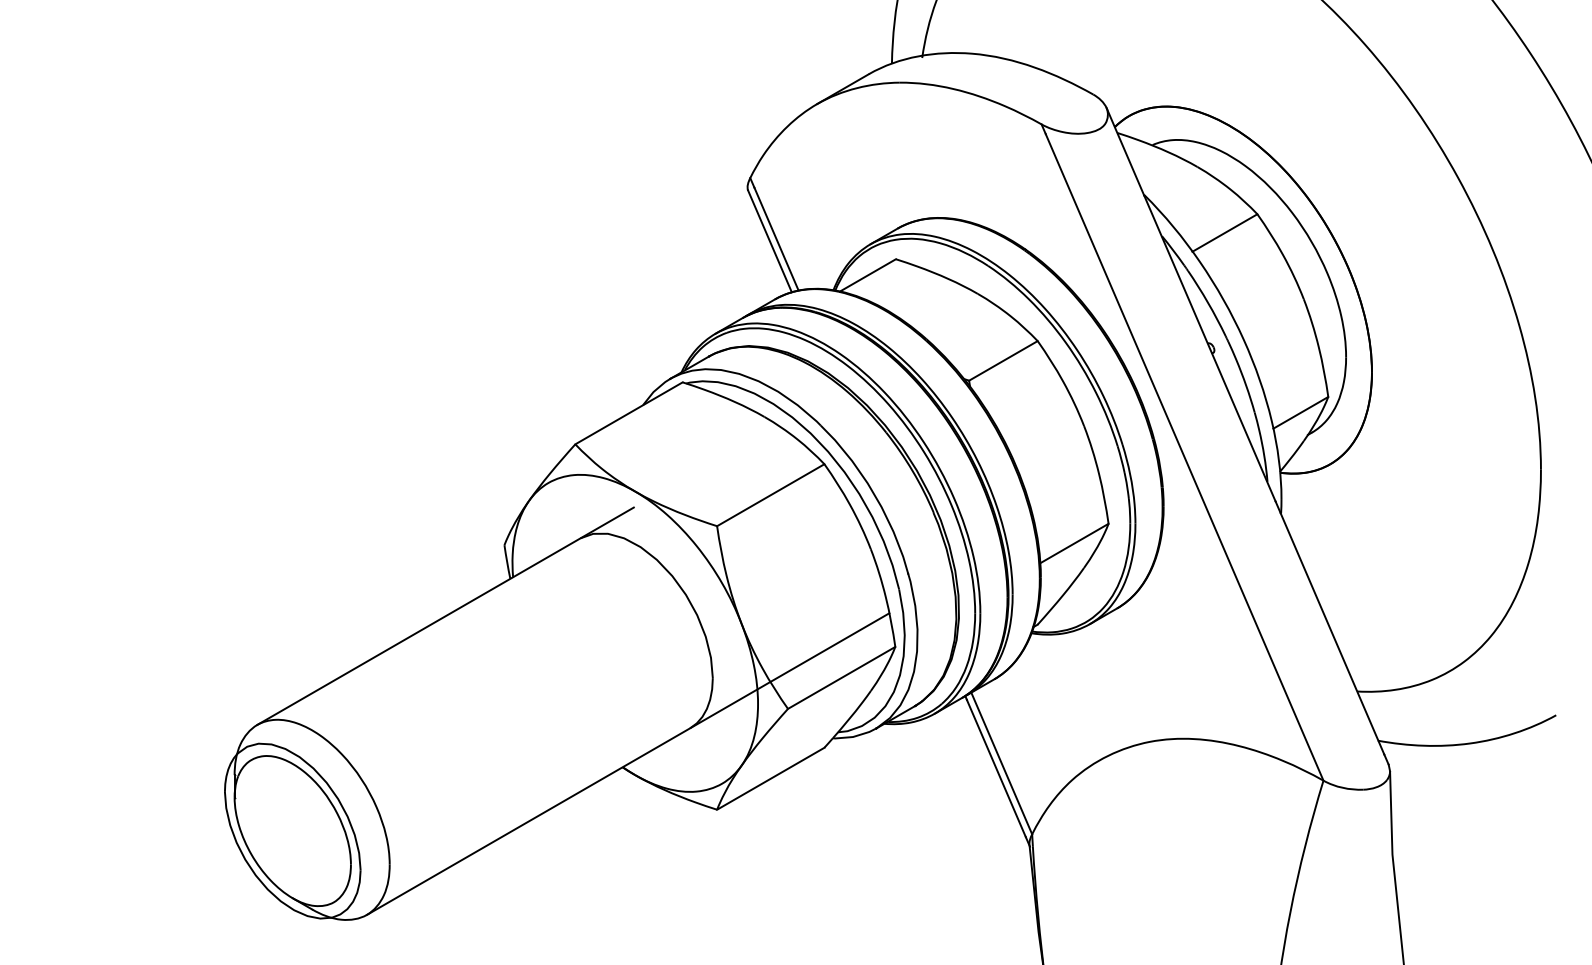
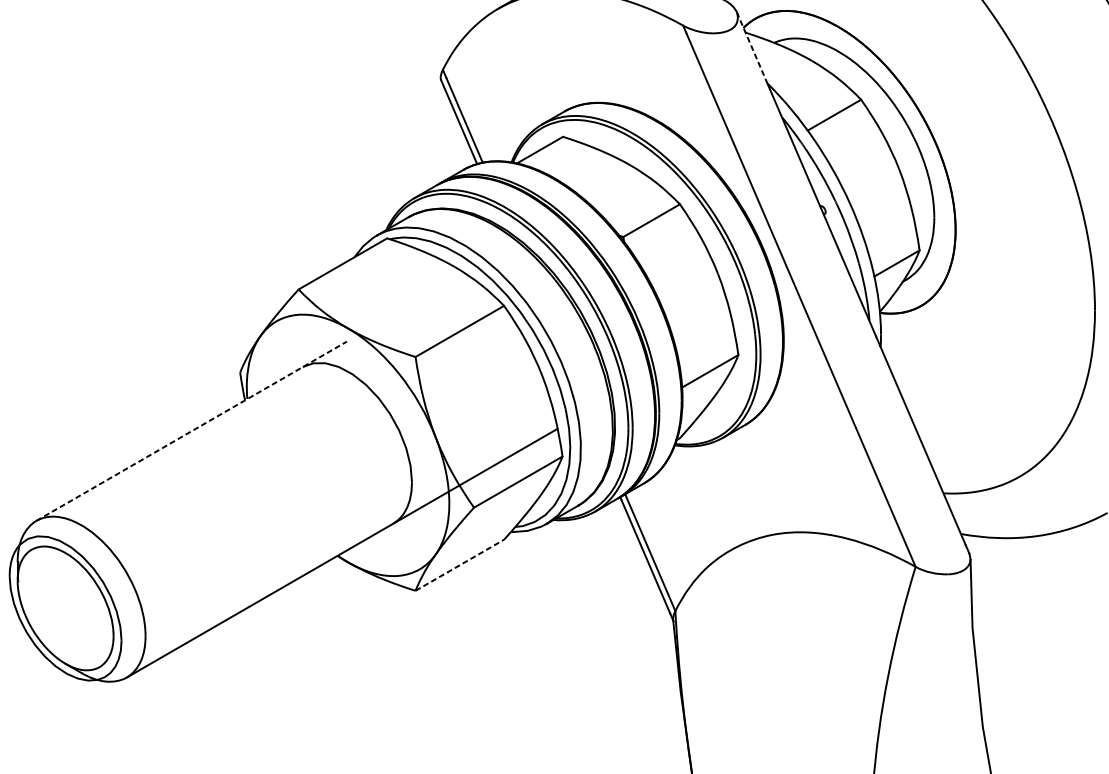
line: (1125, 151) -> (752, 47), solid -> dashed
line: (446, 616) -> (192, 431), solid -> dashed
line: (770, 778) -> (459, 565), solid -> dashed

